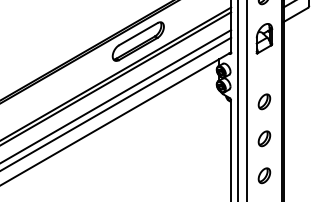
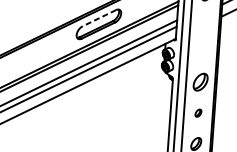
line: (137, 34) -> (98, 18), solid -> dashed
part: (264, 38) -> (204, 29), removed
part: (264, 101) -> (200, 81), size x1.4
part: (264, 138) -> (198, 112), size x0.6

